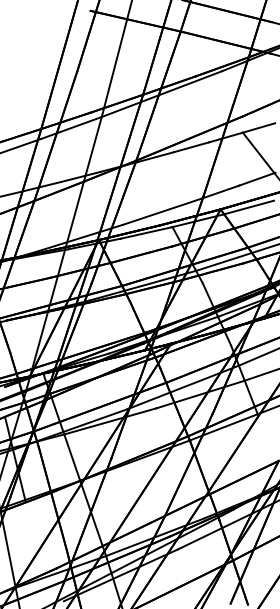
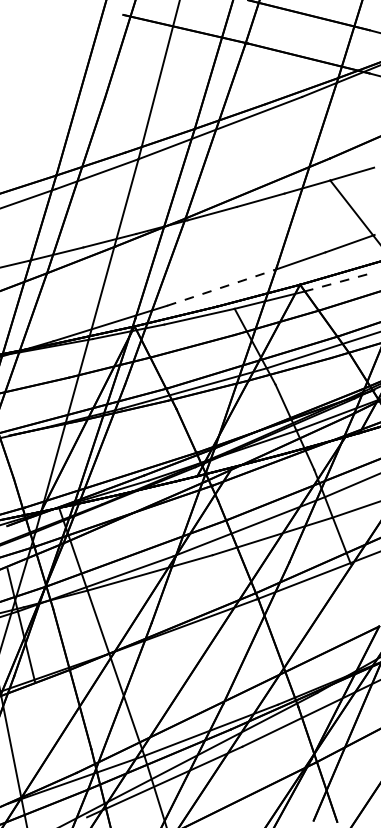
line: (249, 207) -> (339, 282), solid -> dashed
line: (162, 211) -> (221, 287), solid -> dashed

